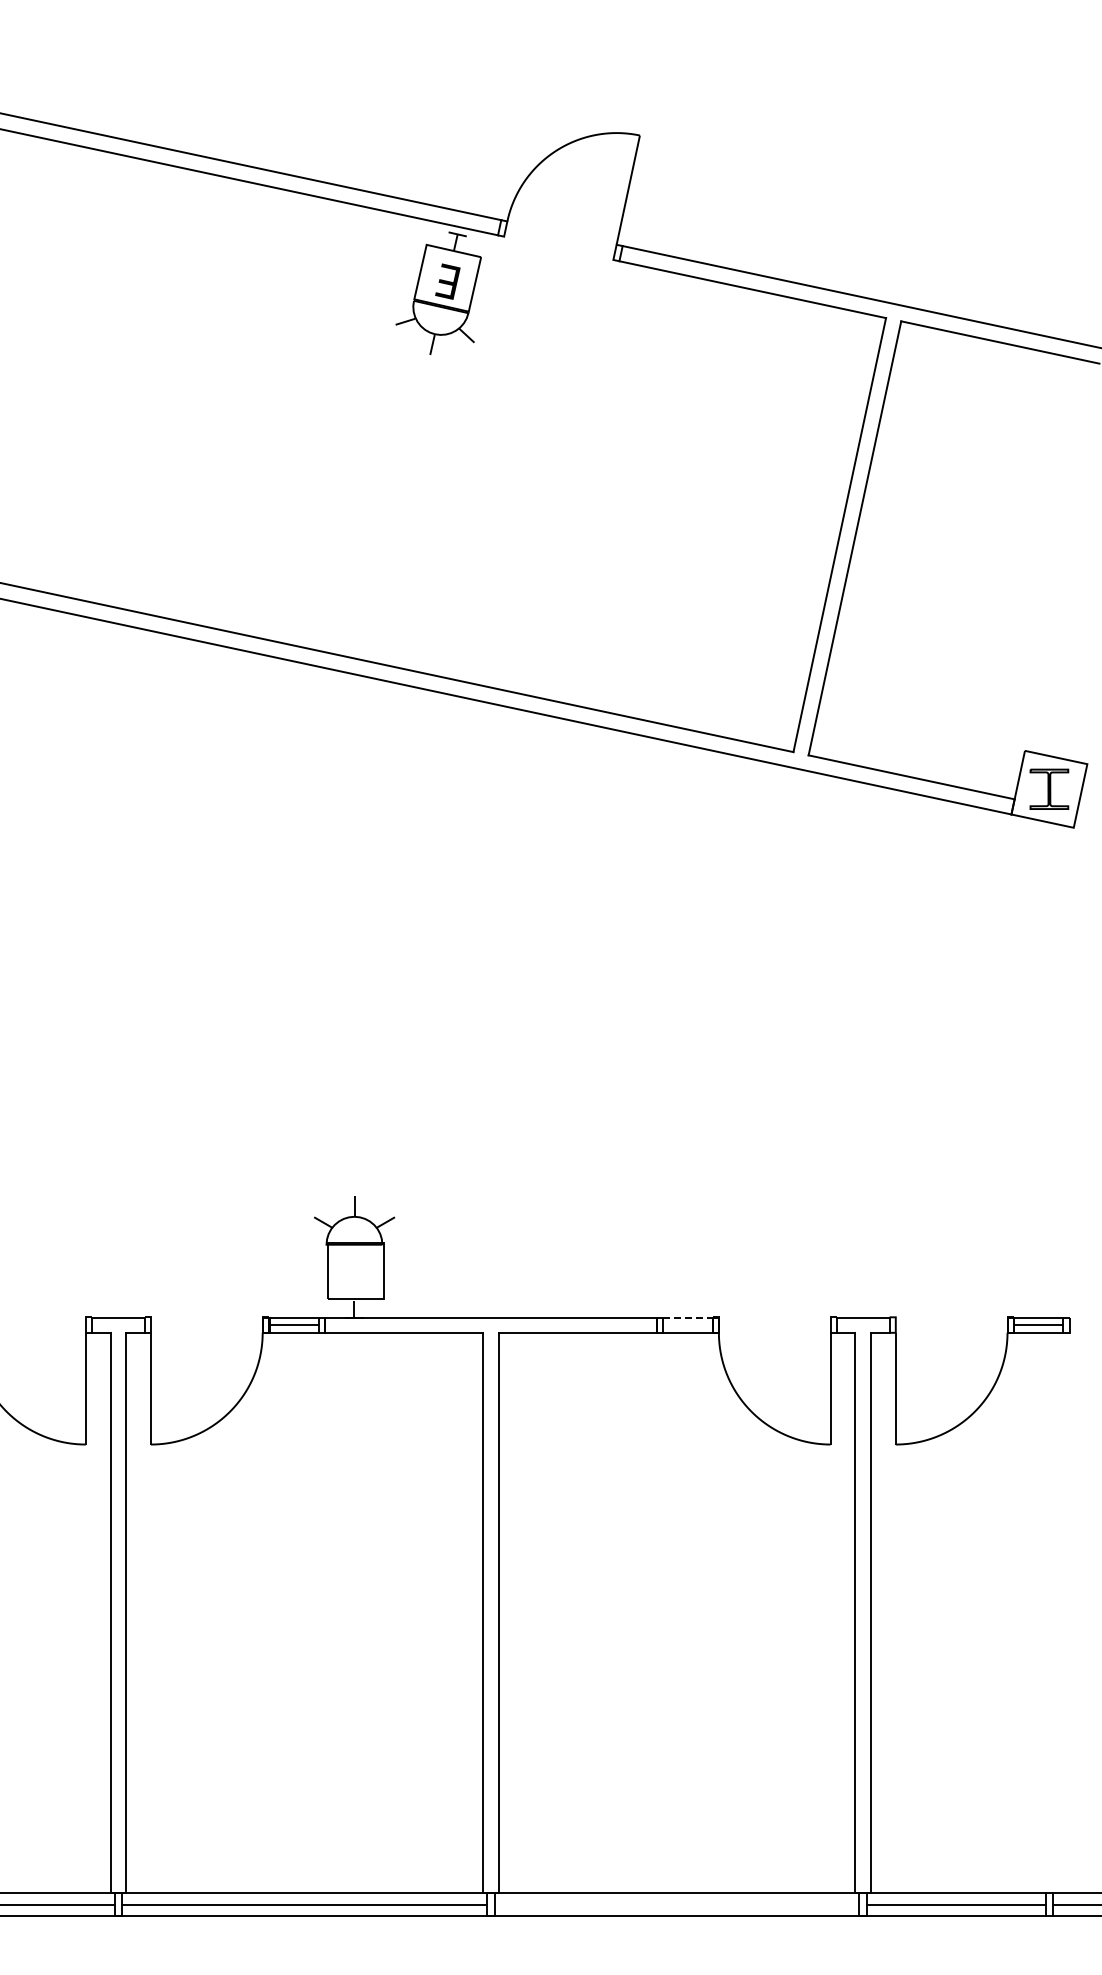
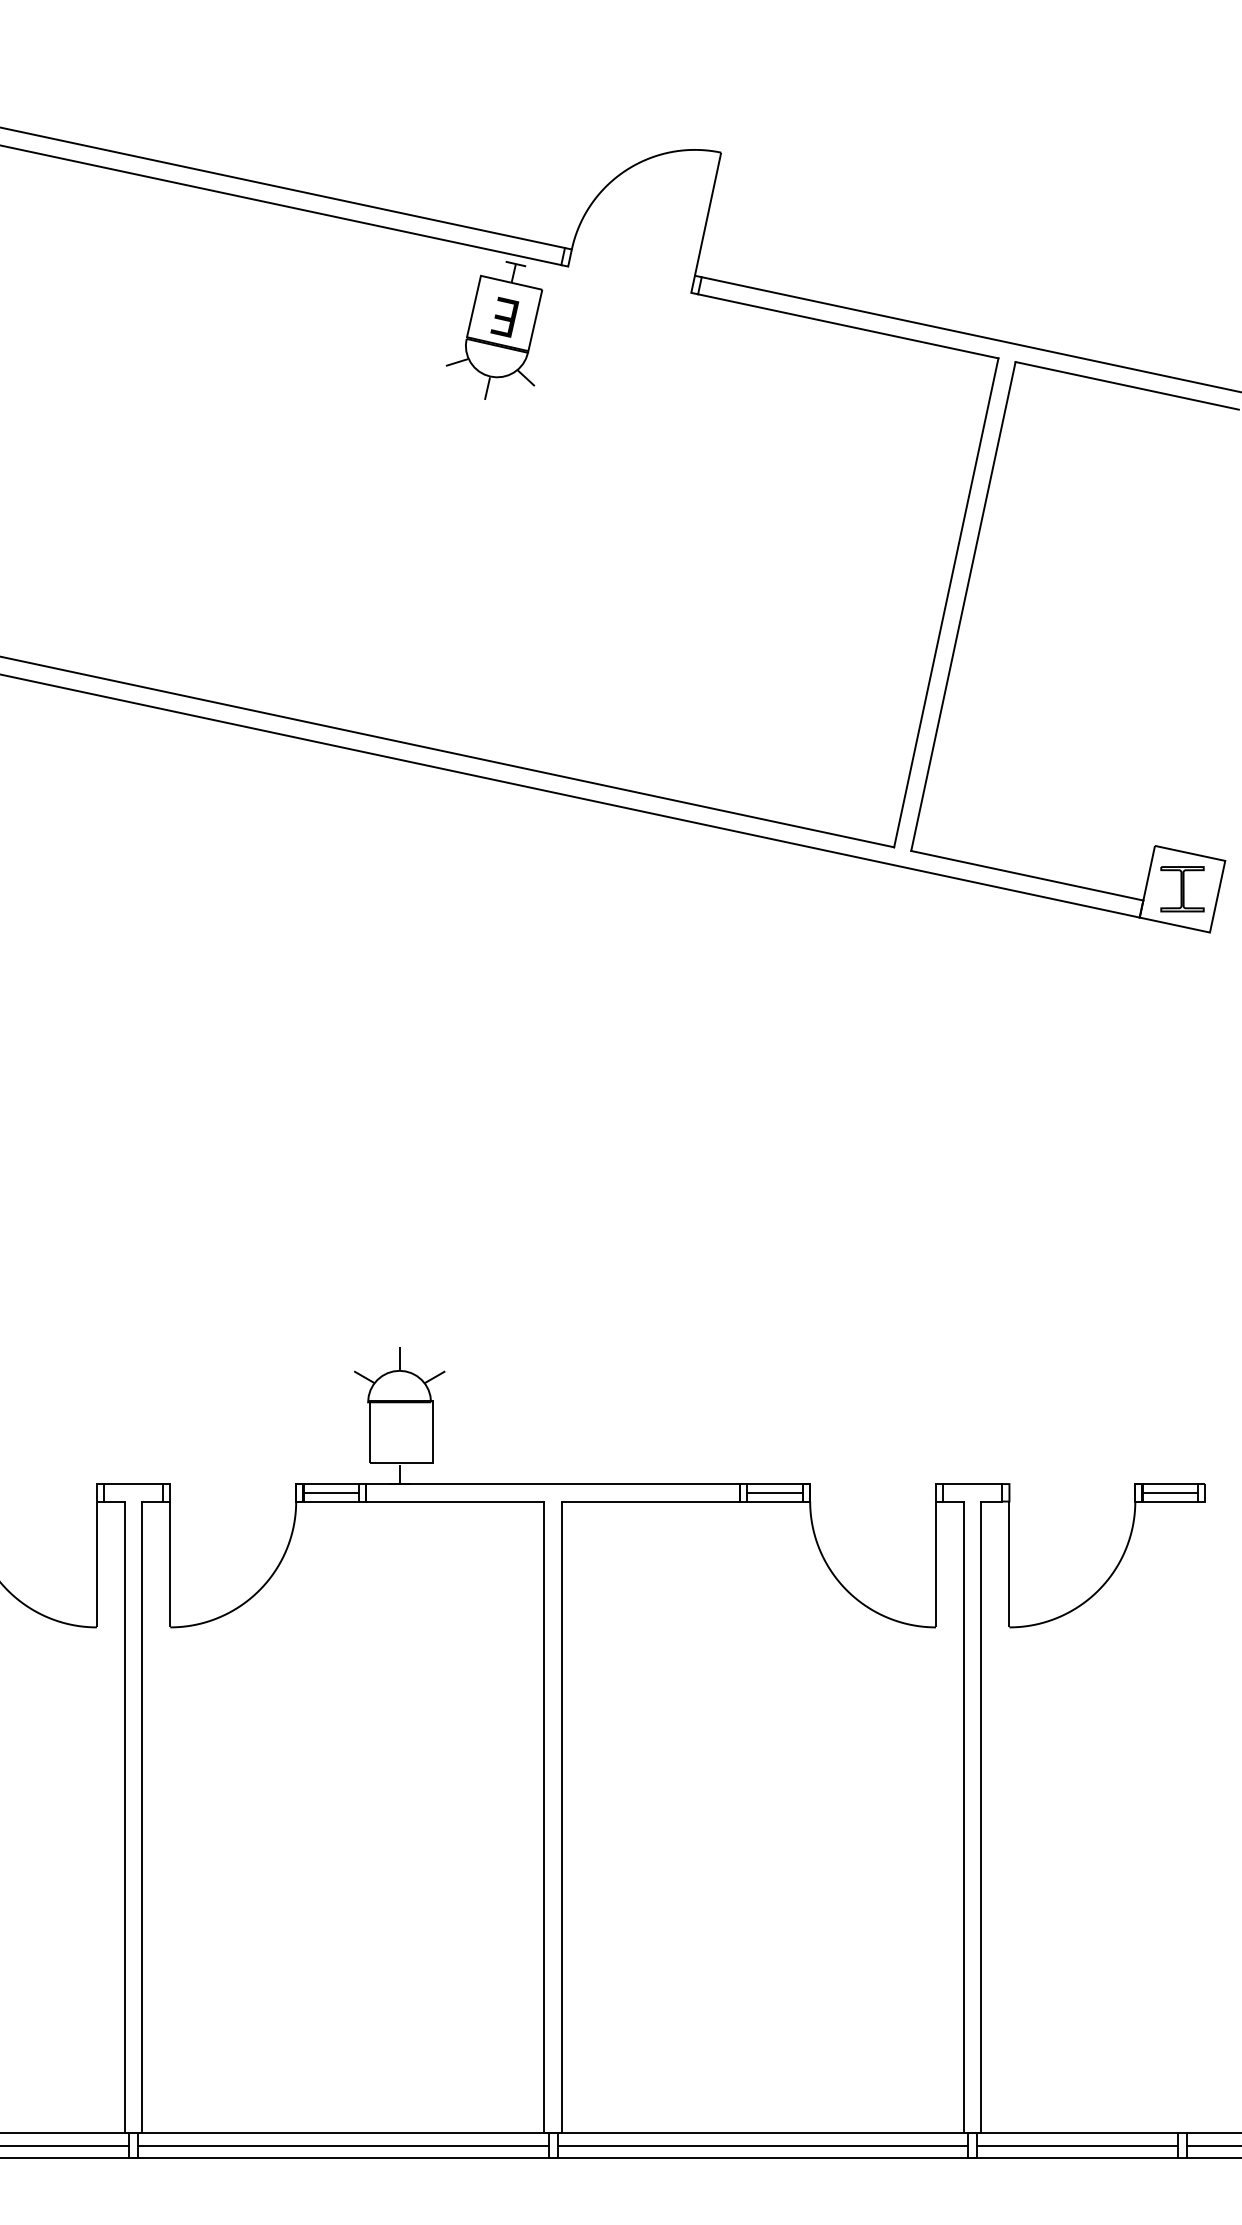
line: (687, 1317) -> (774, 1484), dashed -> solid
line: (687, 1325) -> (774, 1493), added
line: (676, 1904) -> (762, 2145), added

